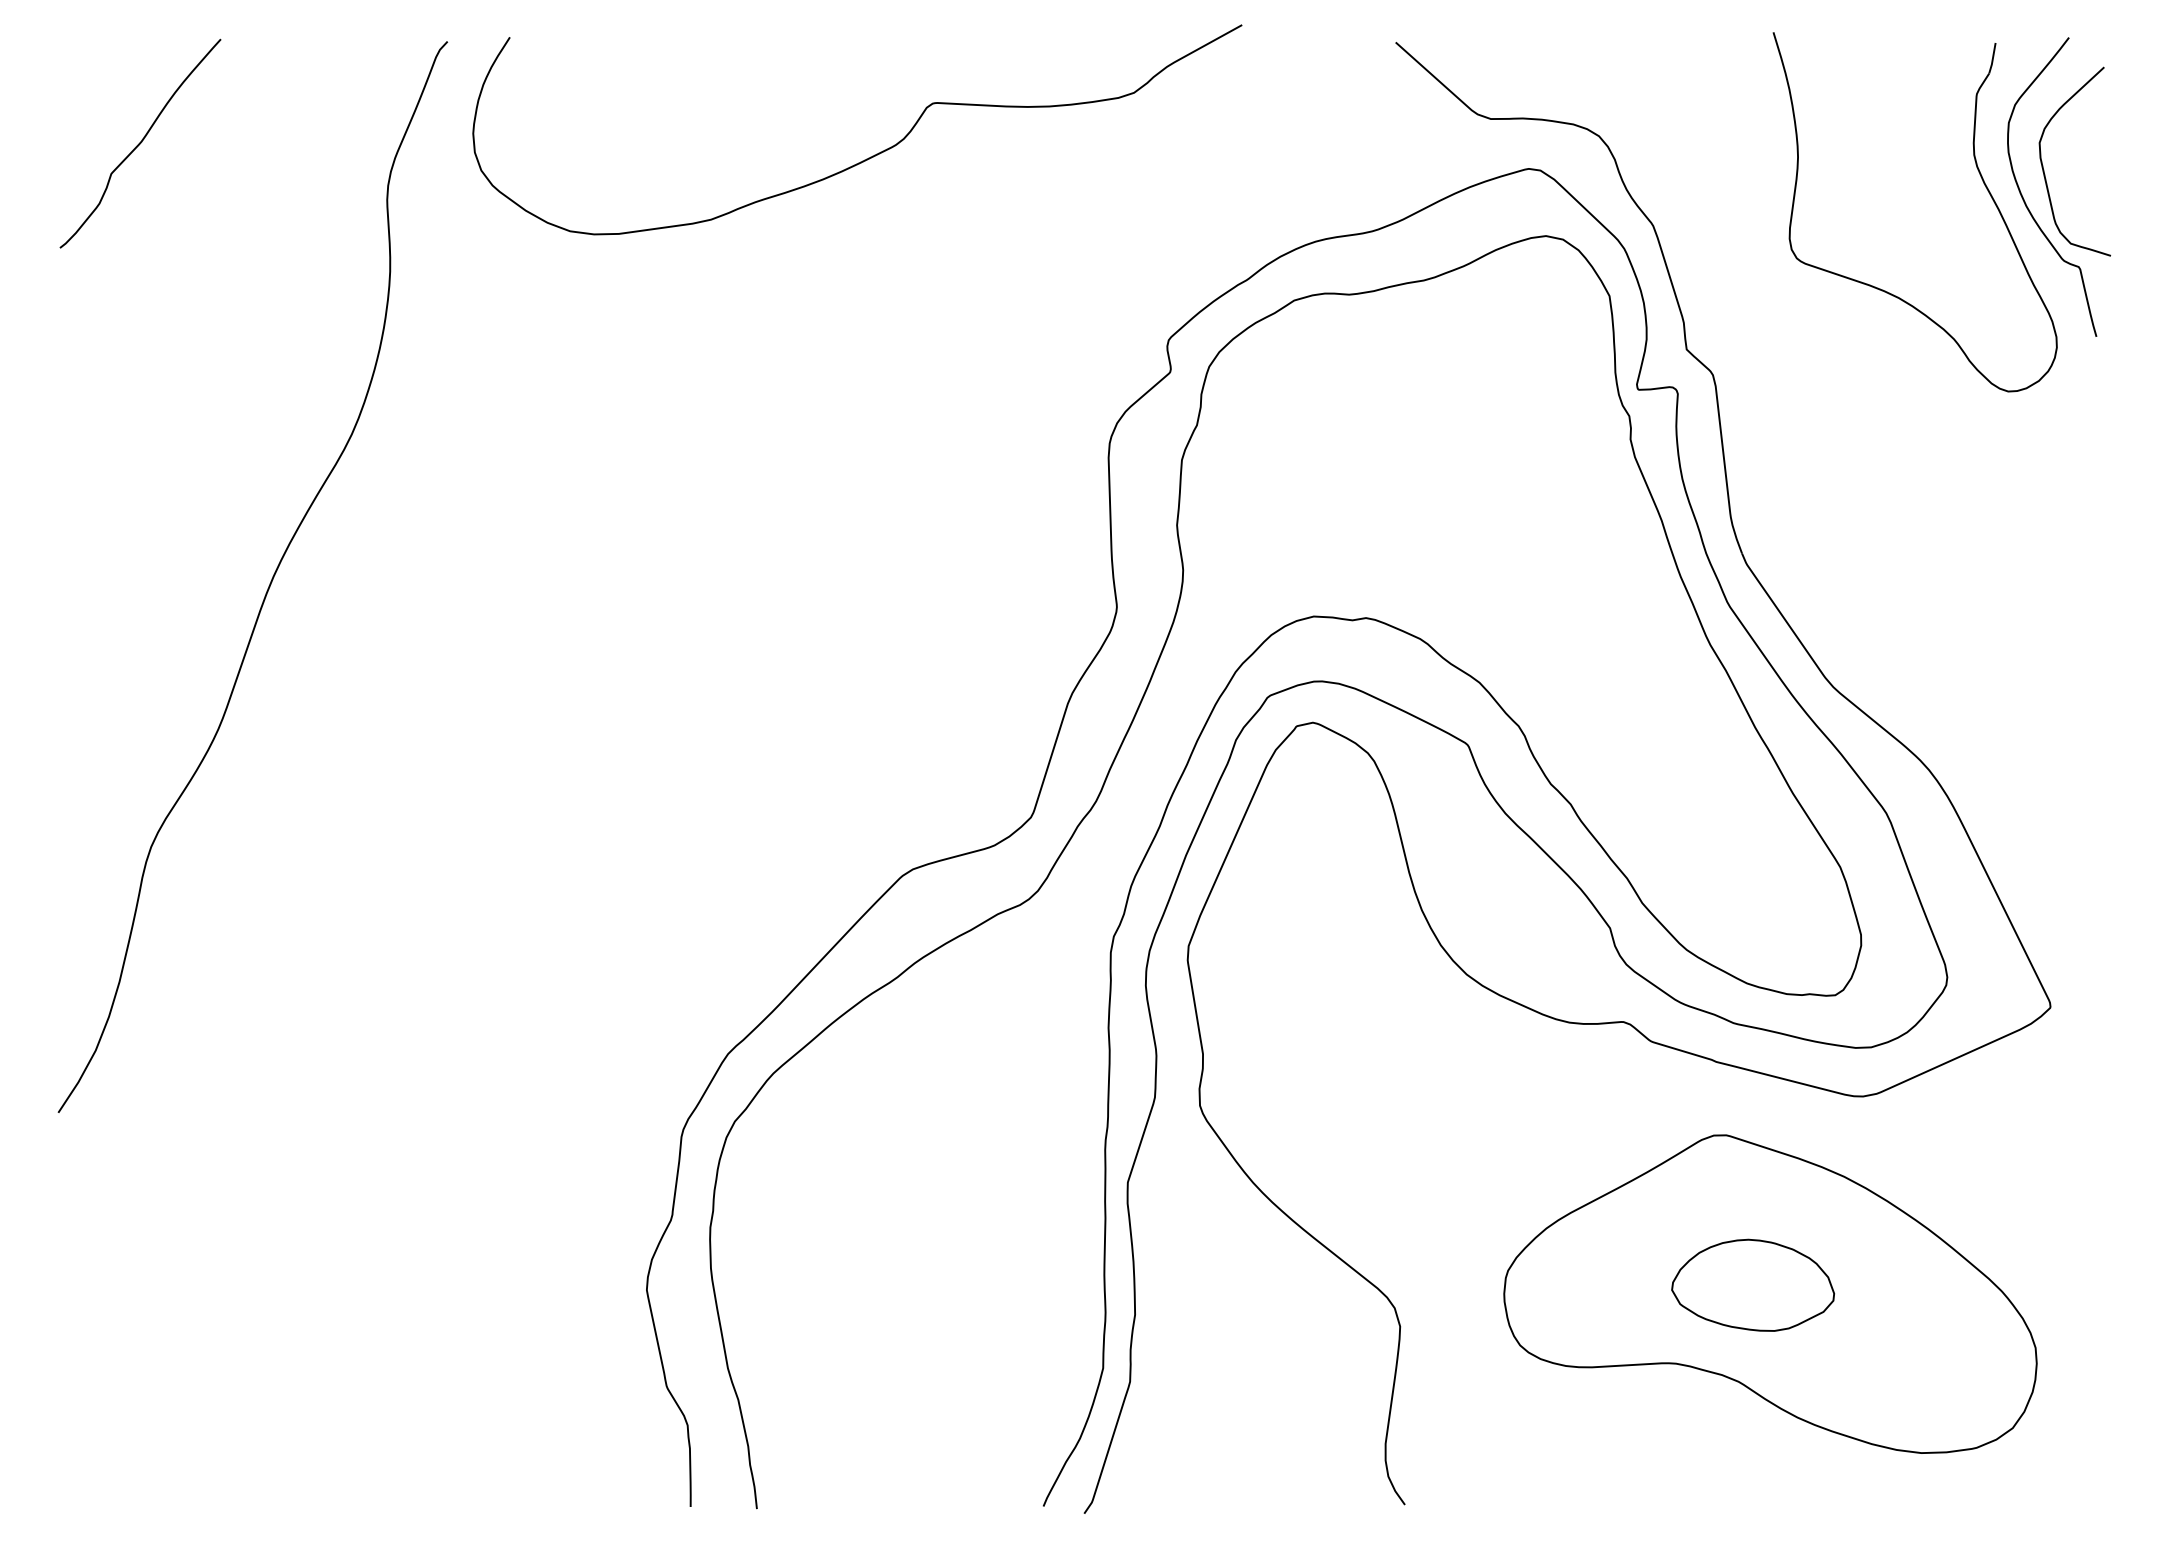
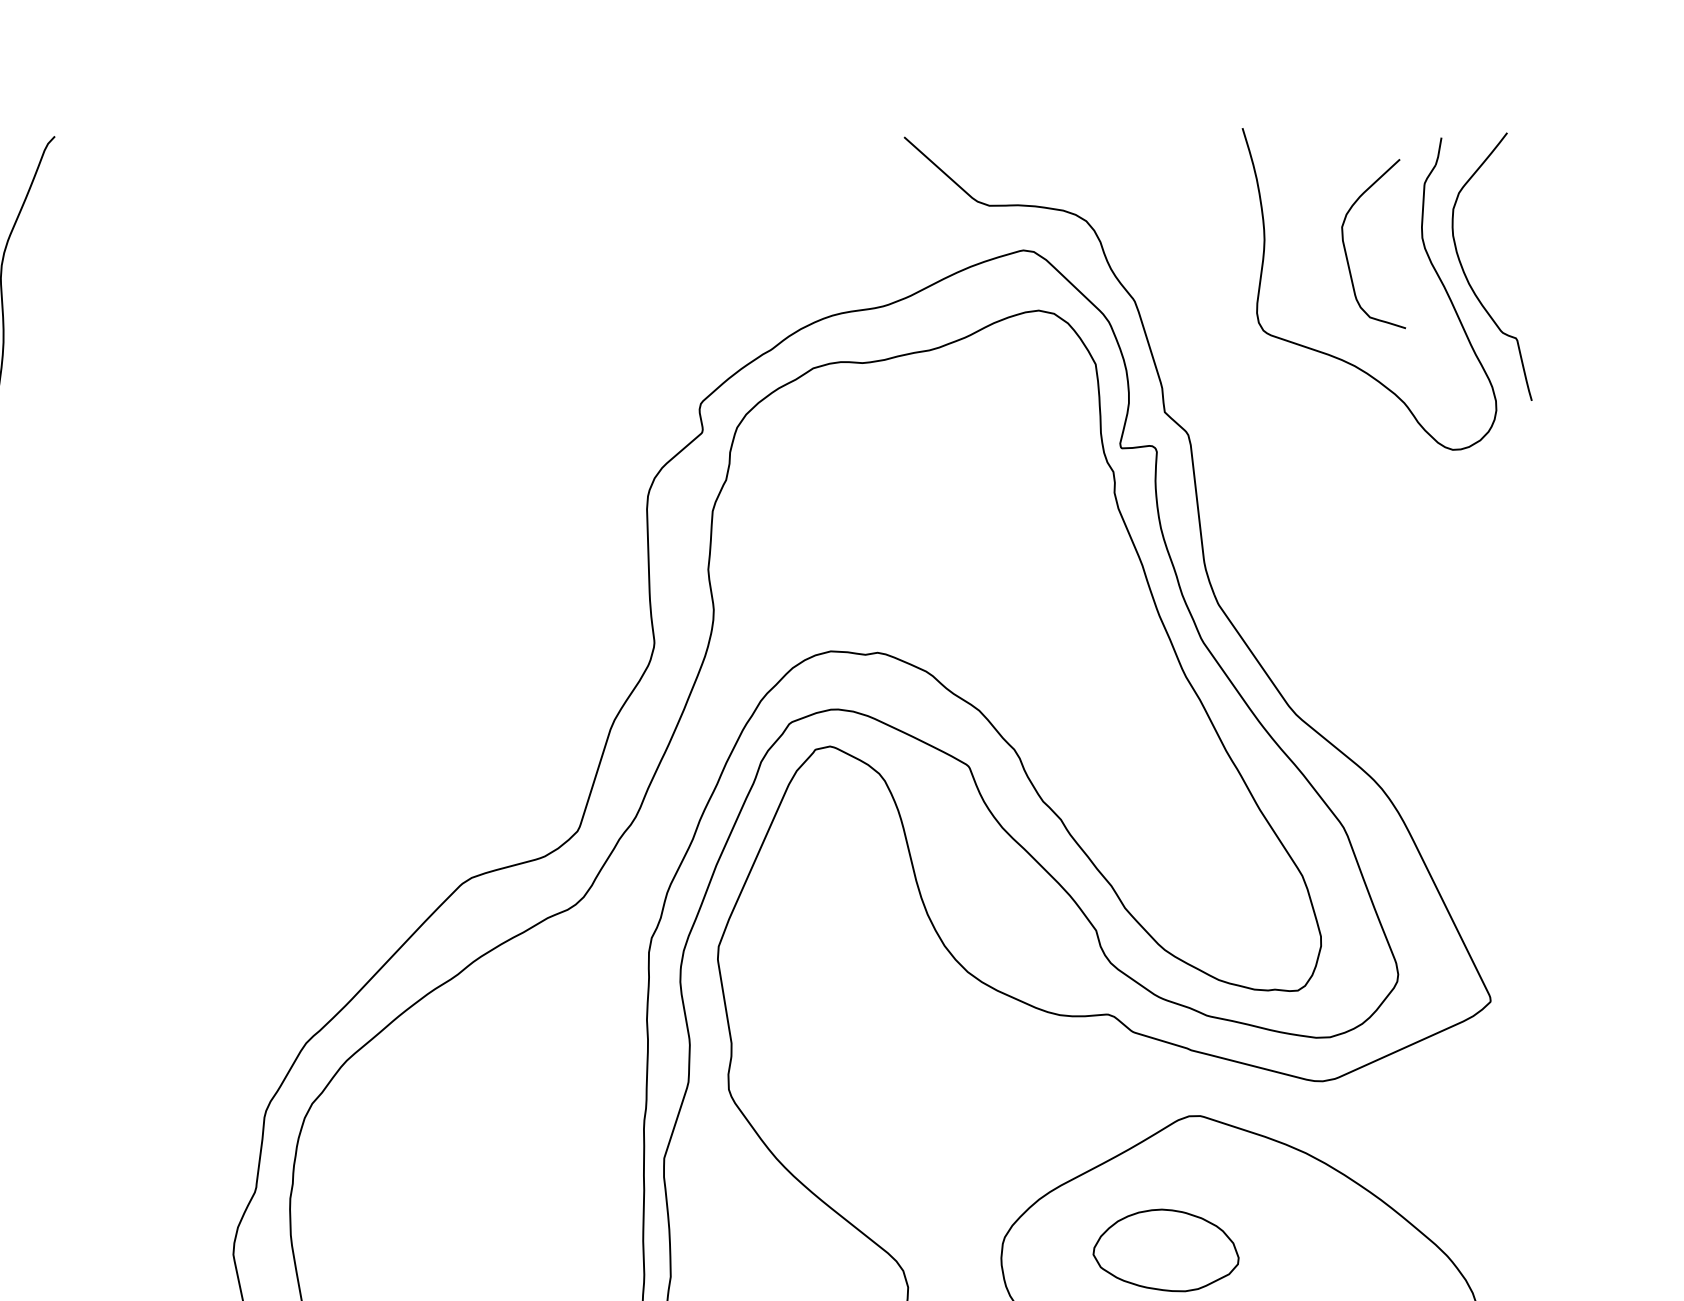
curve: (870, 156) -> (433, 239), removed
curve: (2044, 169) -> (1346, 250), moved
part: (1753, 1284) -> (1166, 1249), moved

